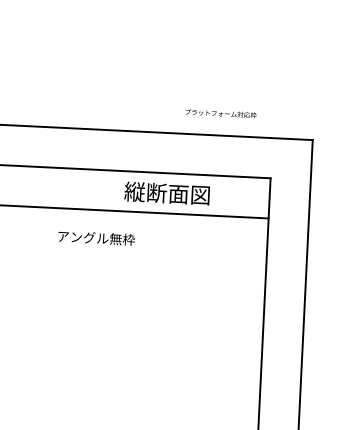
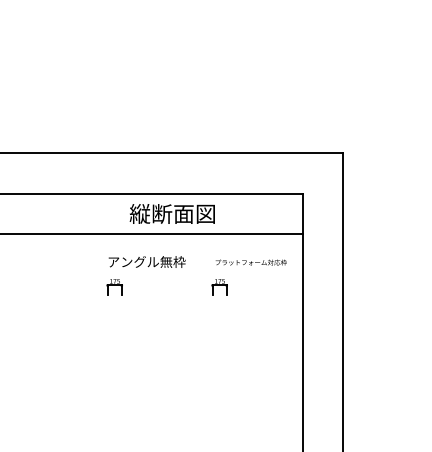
text: (220, 113) -> (250, 262), moved
text: (166, 193) -> (171, 213), moved
text: (96, 237) -> (146, 261), moved
part: (77, 262) -> (114, 287), added
part: (182, 267) -> (219, 287), added

